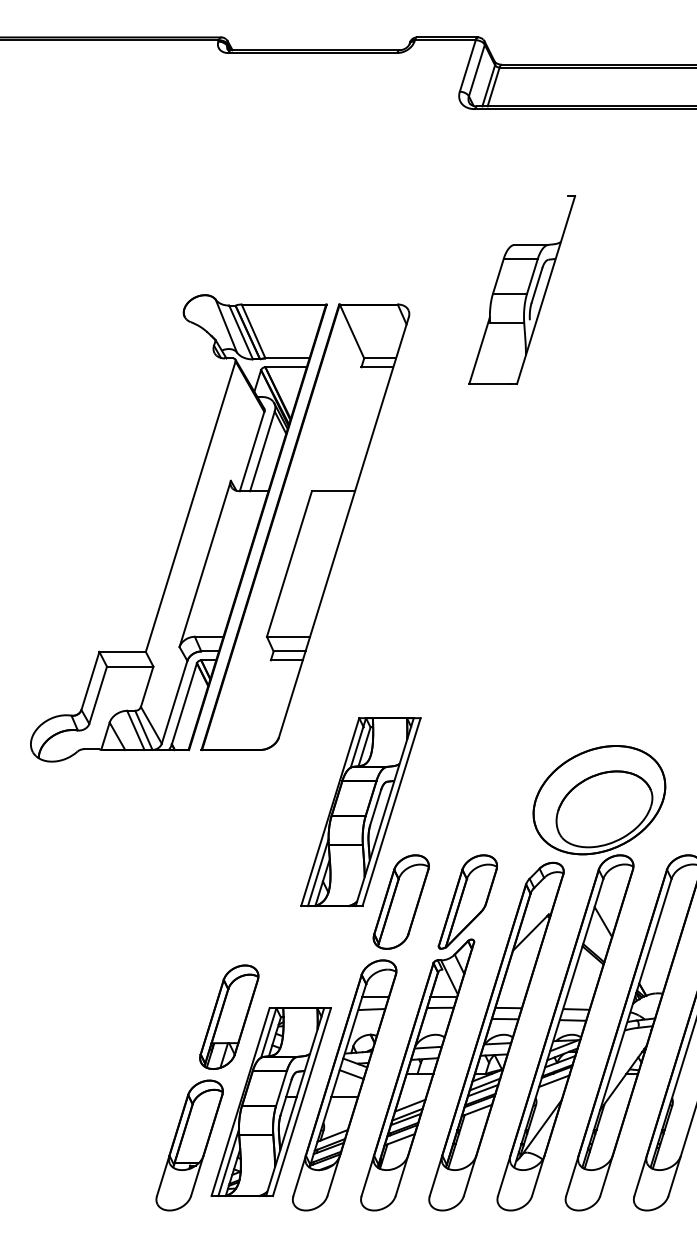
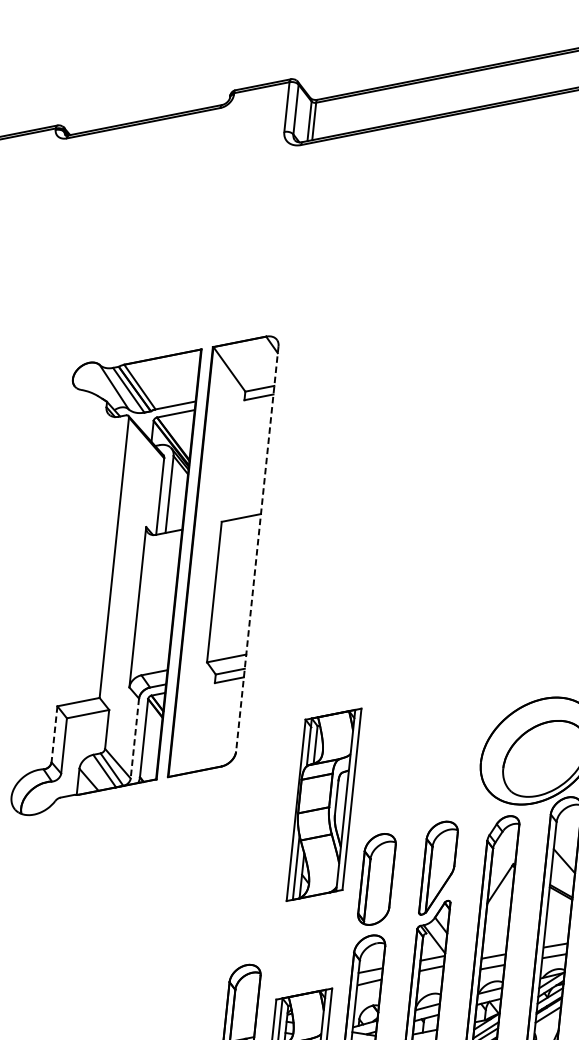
part: (522, 289) -> (376, 300), removed
line: (343, 527) -> (256, 549), solid -> dashed
line: (90, 681) -> (54, 734), solid -> dashed
line: (174, 702) -> (134, 738), solid -> dashed

